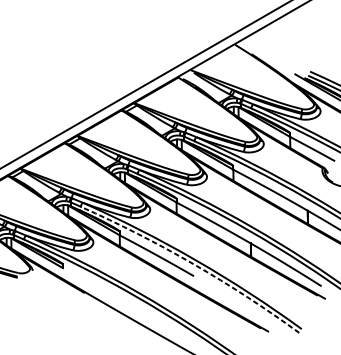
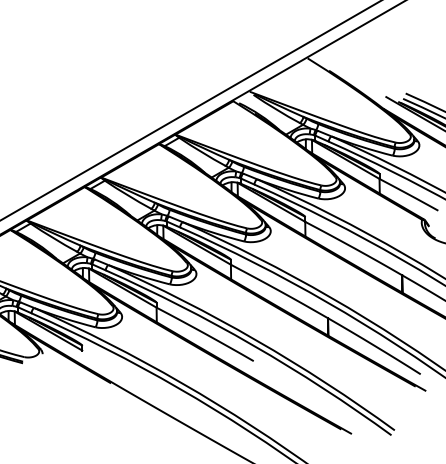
arc: (193, 264) -> (253, 345), dashed -> solid

